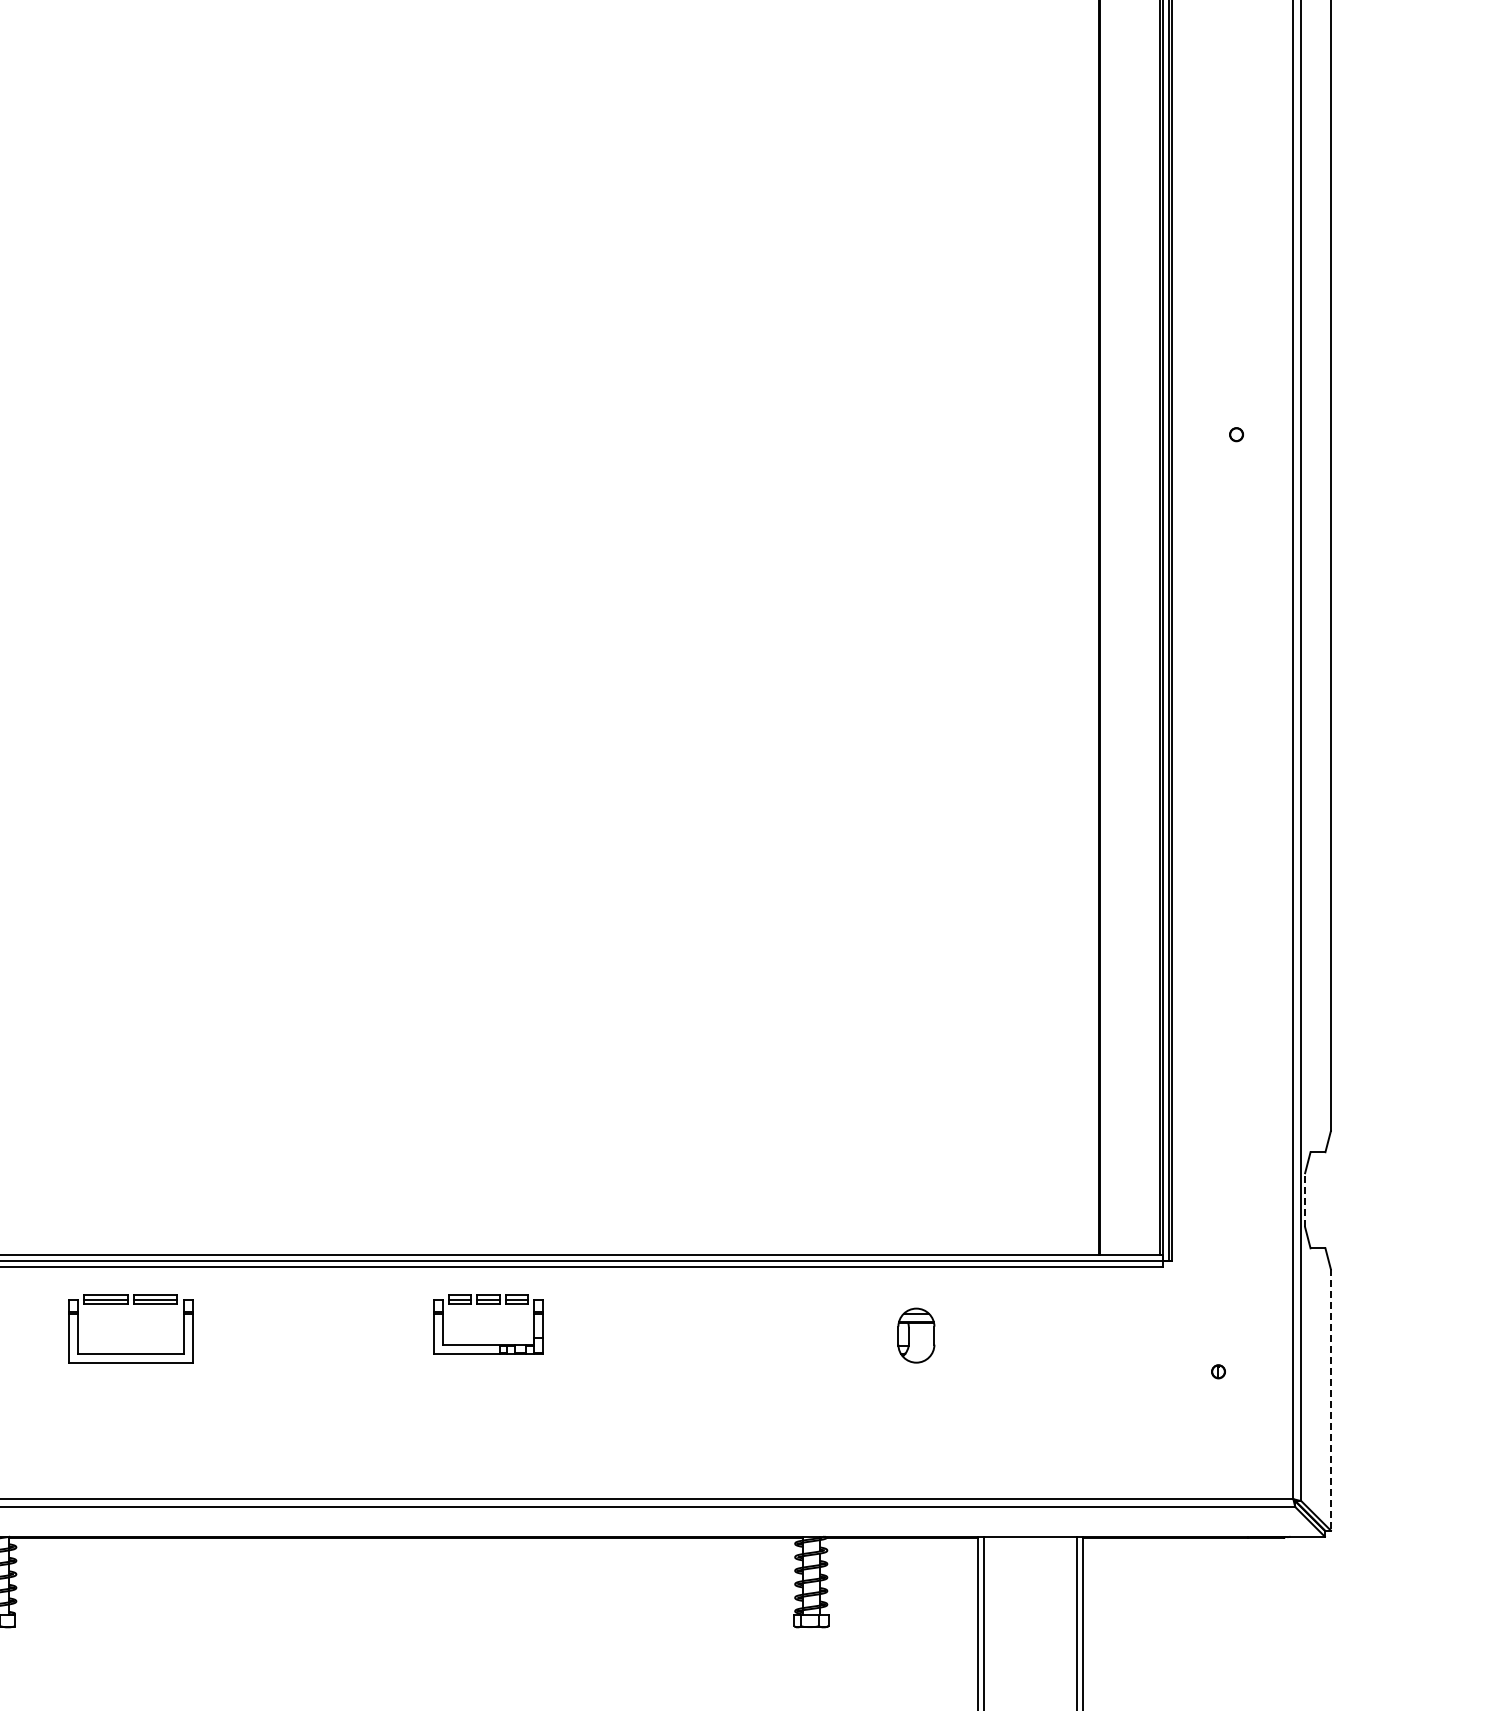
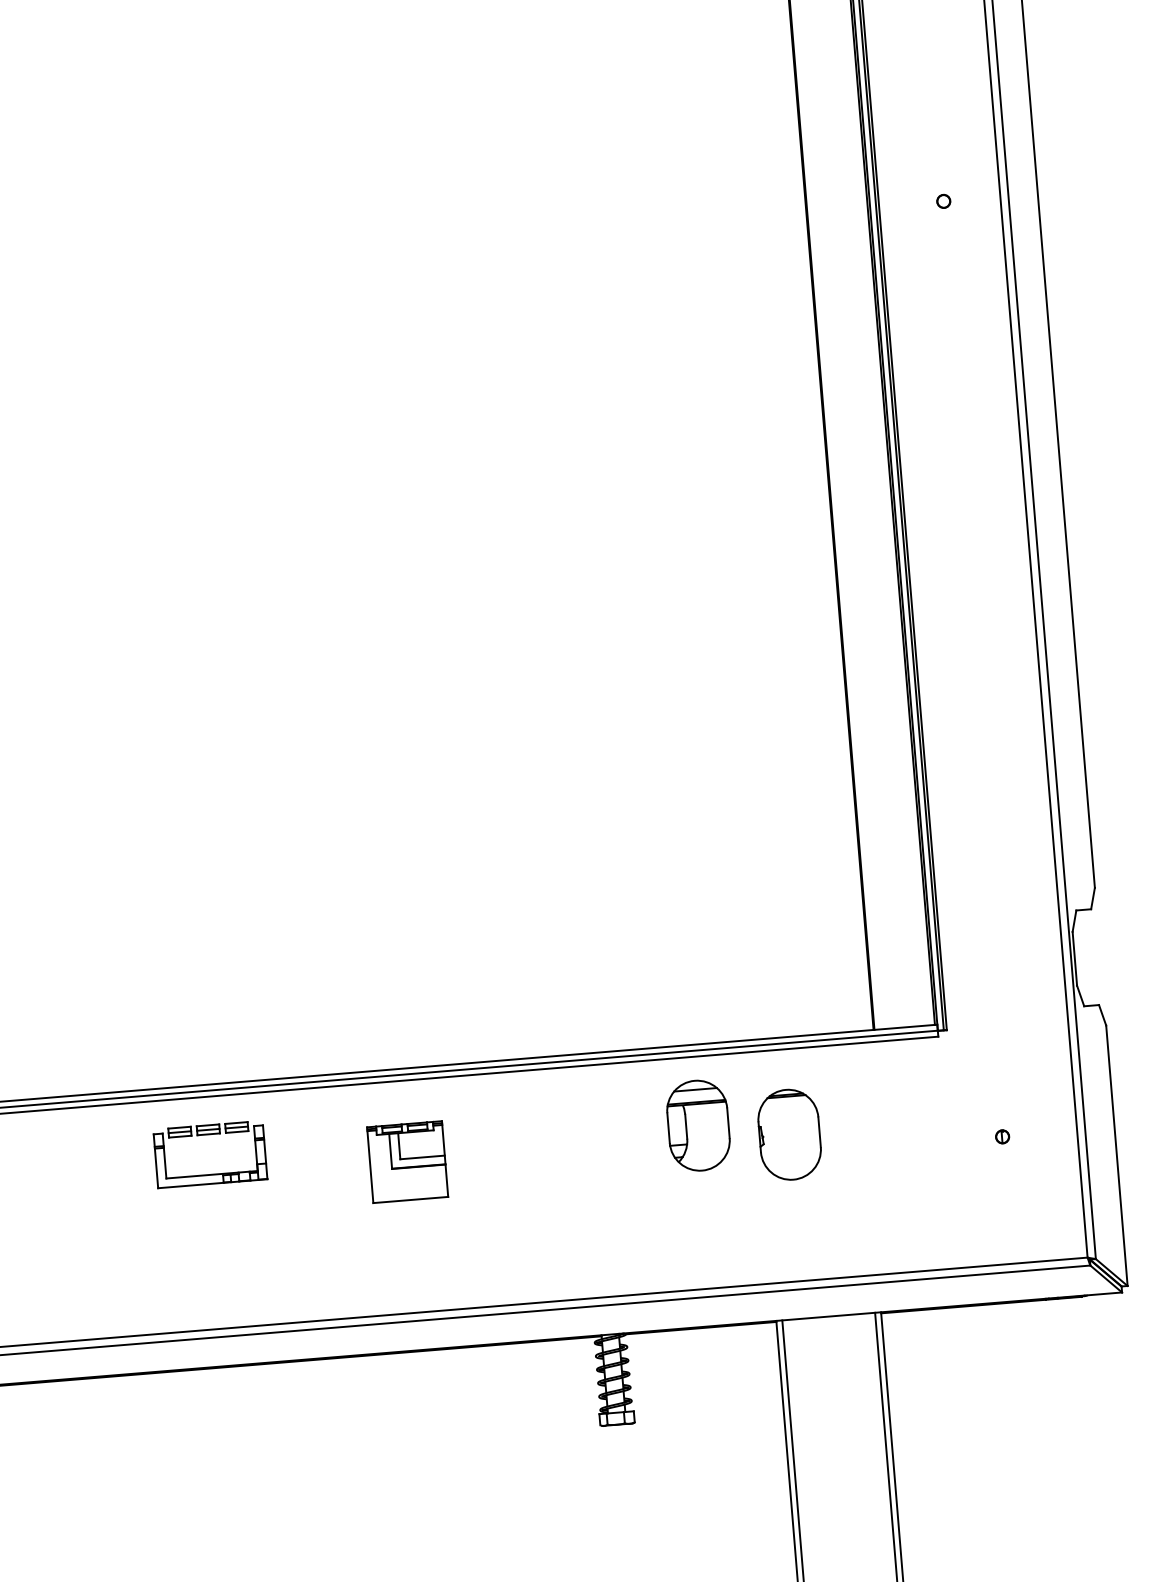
line: (1305, 1199) -> (1075, 958), dashed -> solid
part: (488, 1304) -> (208, 1134), moved
part: (916, 1335) -> (698, 1125), size x1.67
part: (623, 1347) -> (407, 1161), added
part: (1006, 1352) -> (789, 1135), added
line: (1330, 1400) -> (1116, 1156), dashed -> solid

